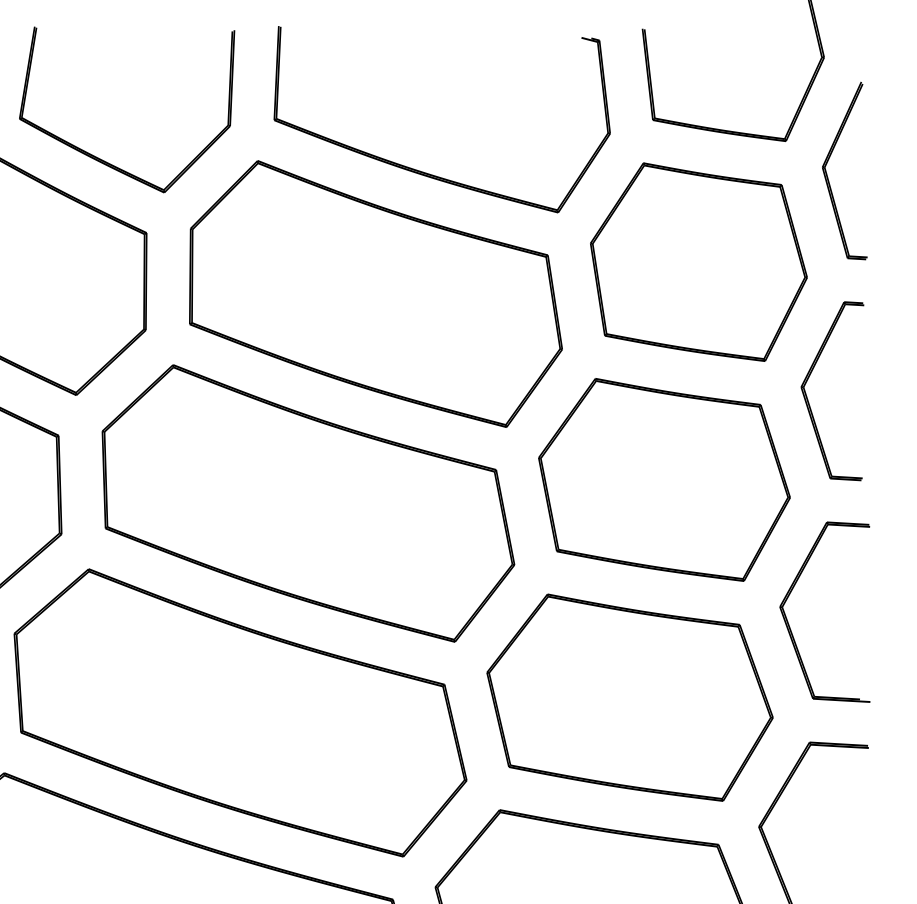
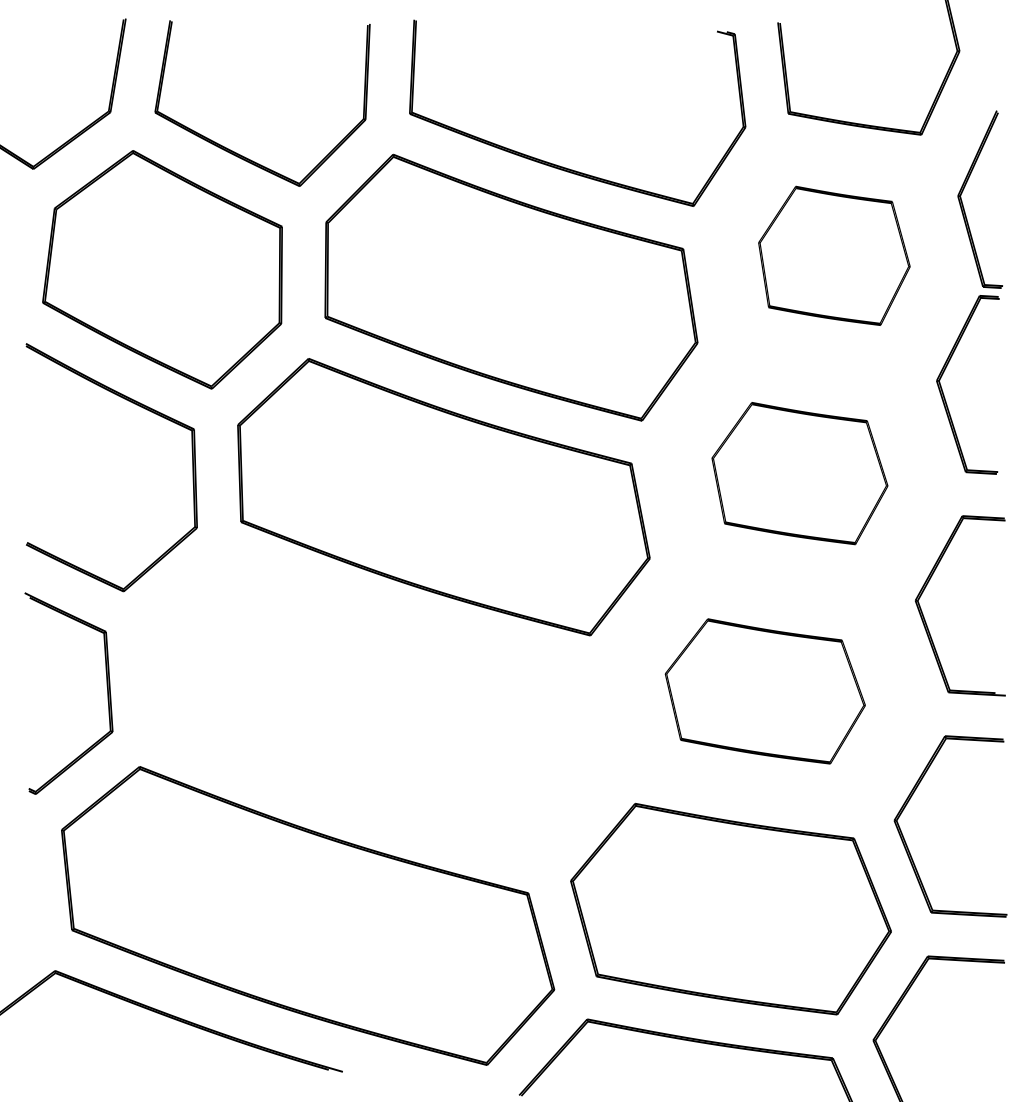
part: (828, 175) -> (963, 204), moved
part: (699, 261) -> (834, 255), size x0.7
part: (664, 479) -> (799, 473), size x0.7
part: (629, 697) -> (764, 691), size x0.7
part: (240, 712) -> (375, 706), removed

